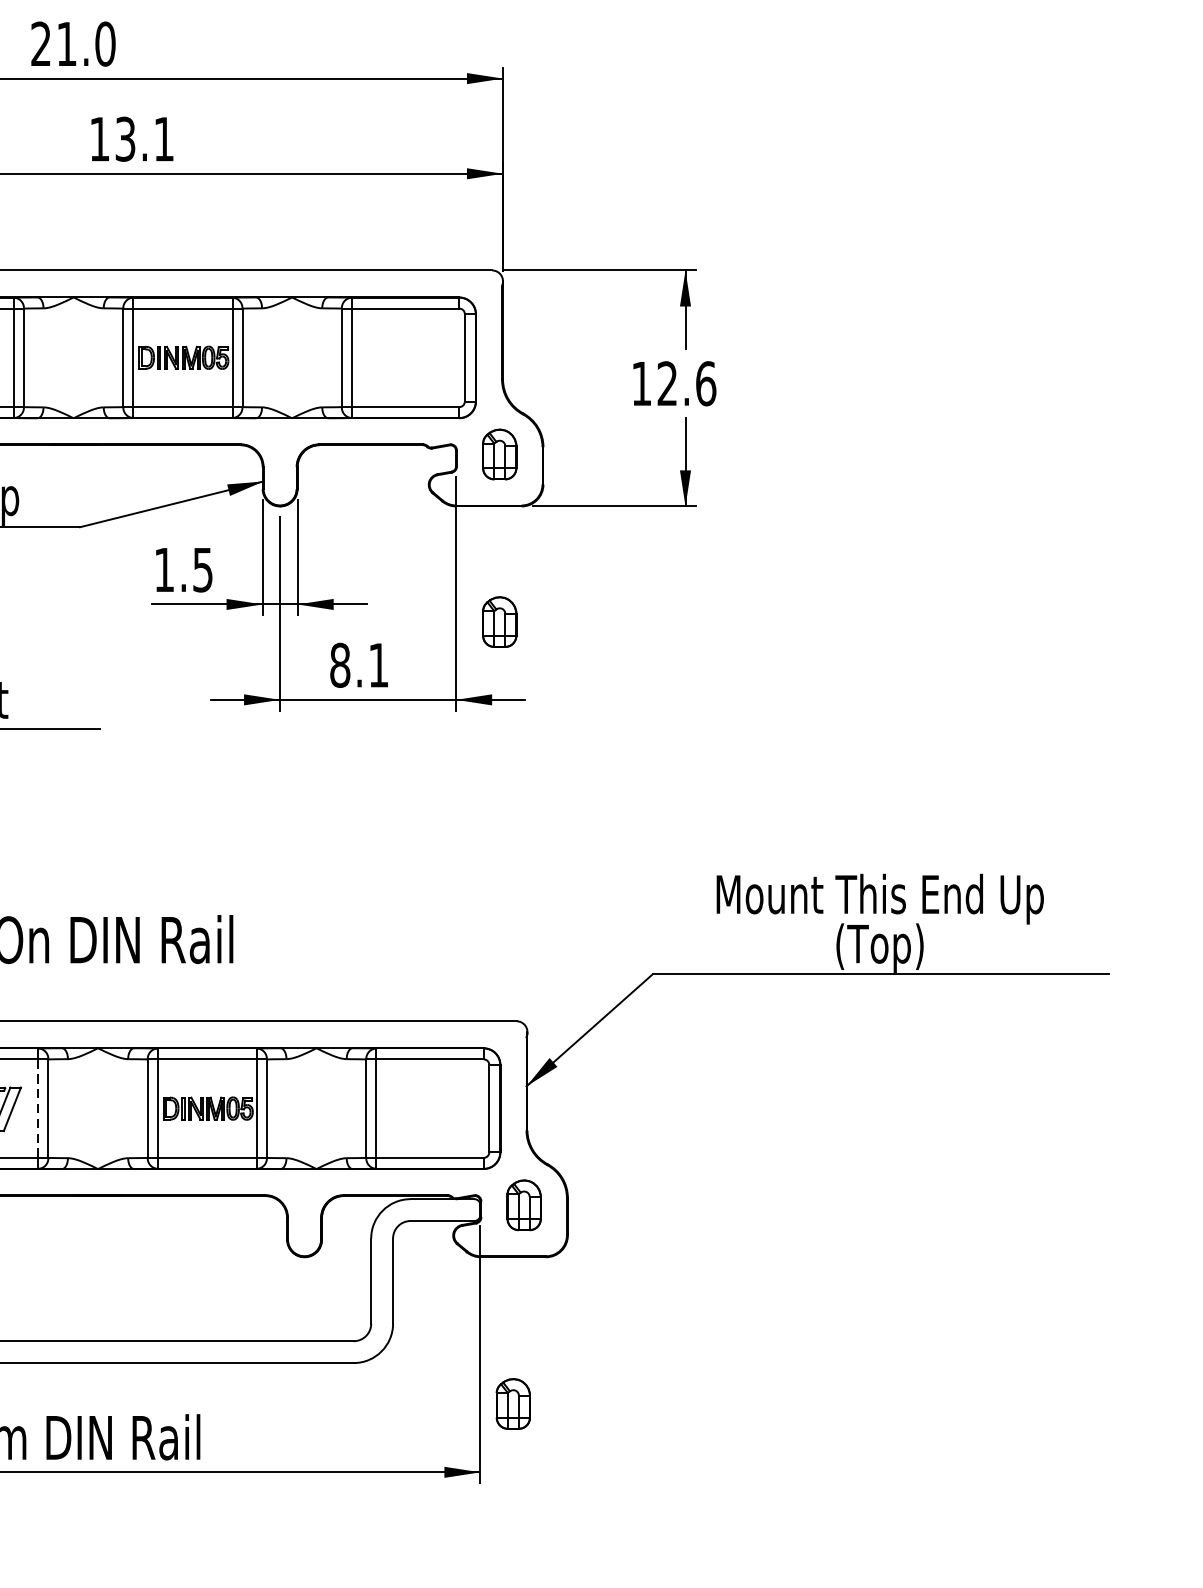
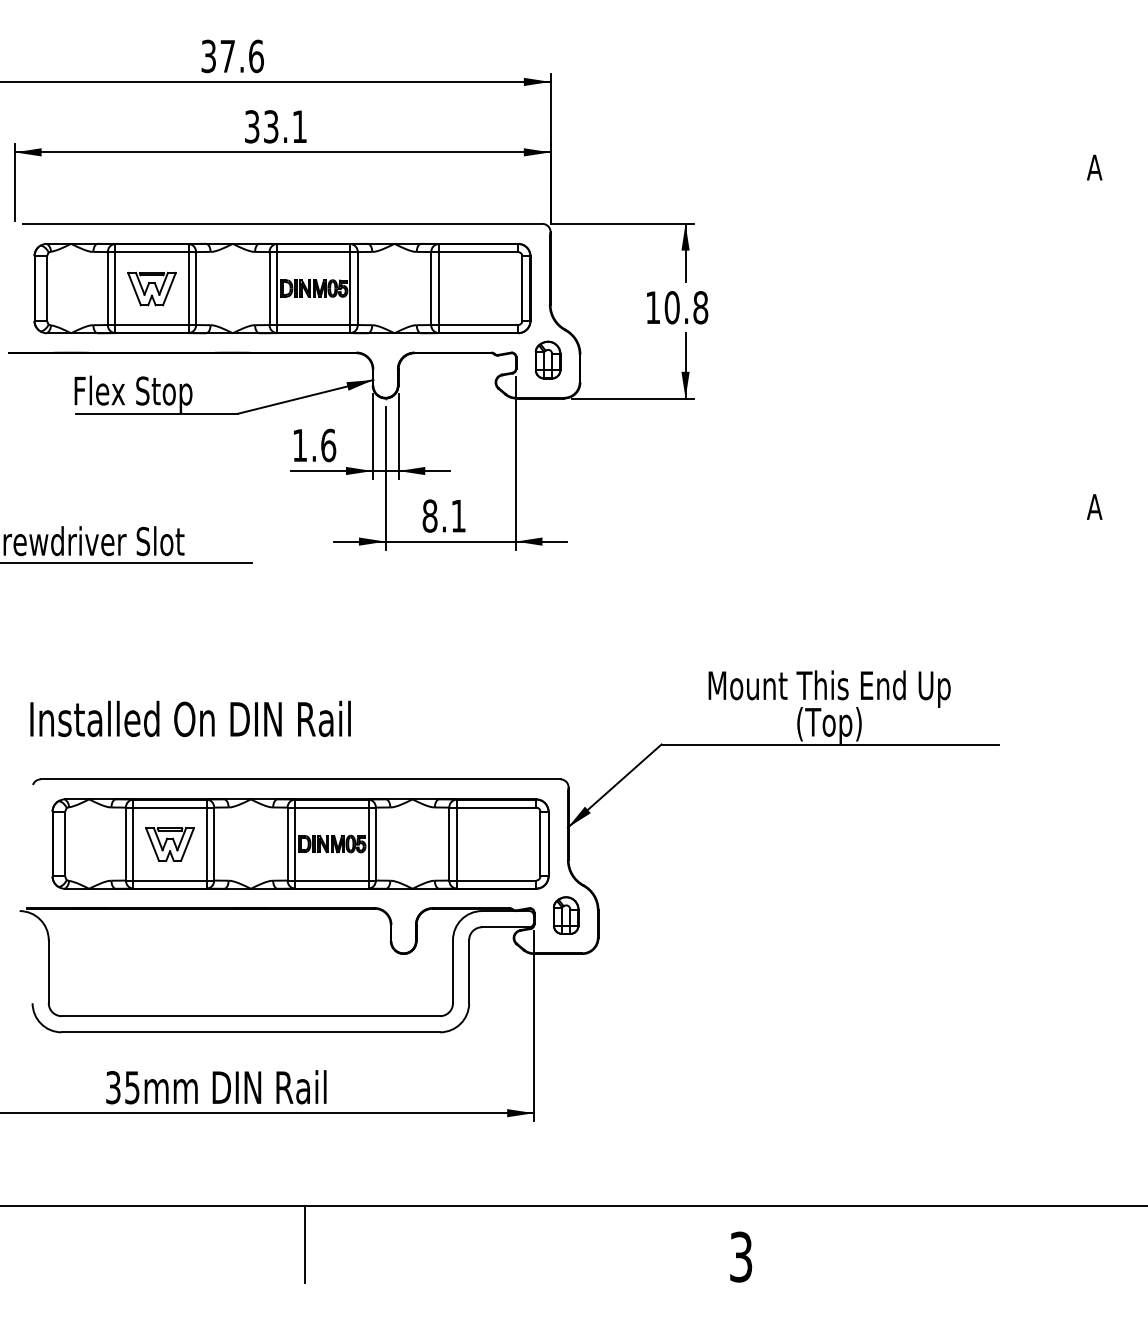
text: (73, 44) -> (232, 56), 21.0 -> 37.6
text: (100, 138) -> (252, 126), 13.1 -> 33.1
text: (686, 383) -> (686, 307), 12.6 -> 10.8
text: (202, 569) -> (328, 445), 1.5 -> 1.6
part: (498, 621) -> (547, 483), removed
line: (38, 1107) -> (206, 843), dashed -> solid
part: (513, 1403) -> (558, 1062), removed

